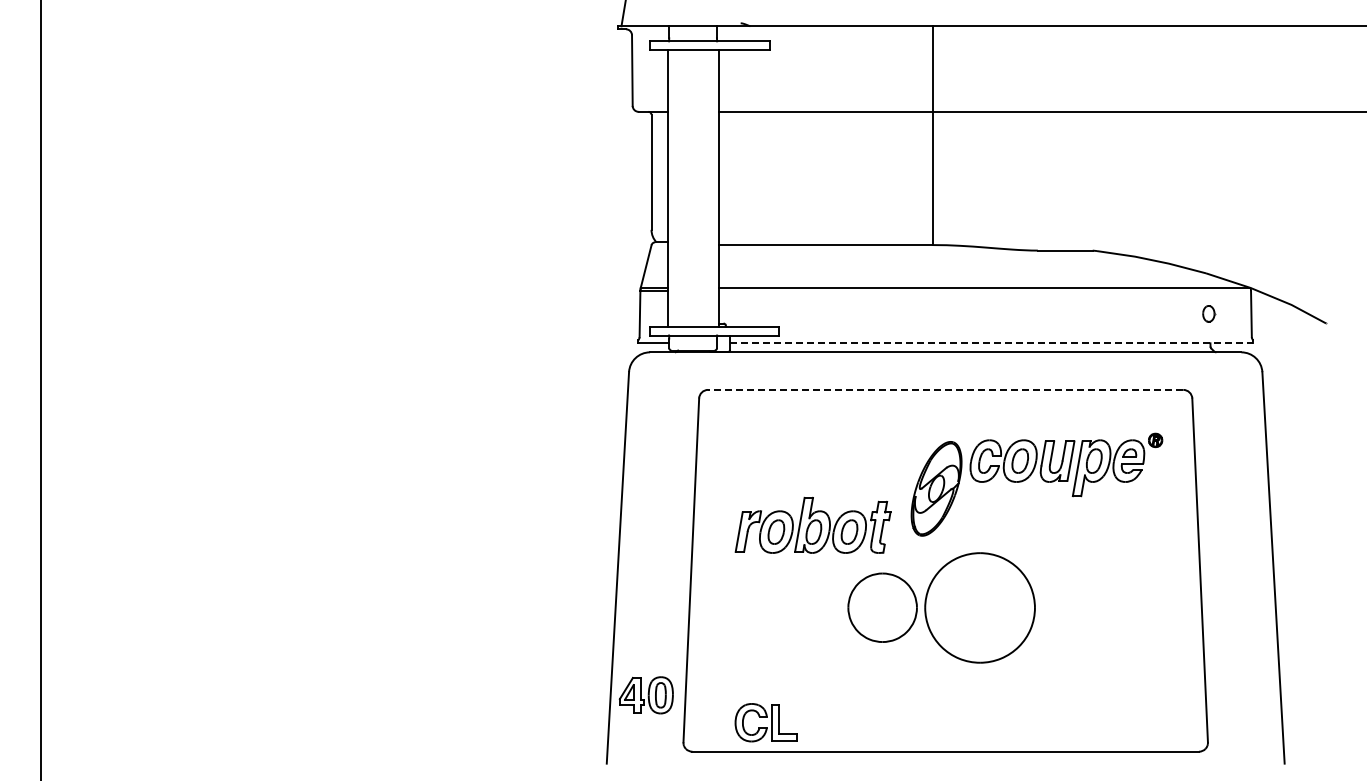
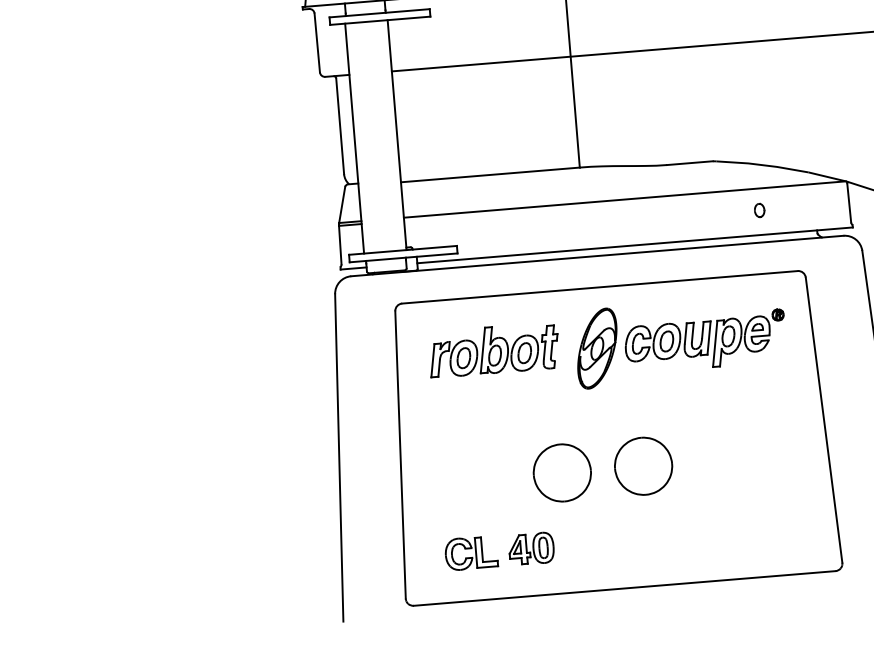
part: (1209, 313) -> (760, 210), moved
line: (991, 343) -> (634, 245), dashed -> solid
line: (945, 389) -> (599, 286), dashed -> solid
part: (936, 488) -> (597, 348), moved
part: (812, 524) -> (493, 349), moved
part: (980, 607) -> (643, 466), size x0.62
part: (645, 695) -> (530, 549), moved
part: (765, 722) -> (470, 553), moved

